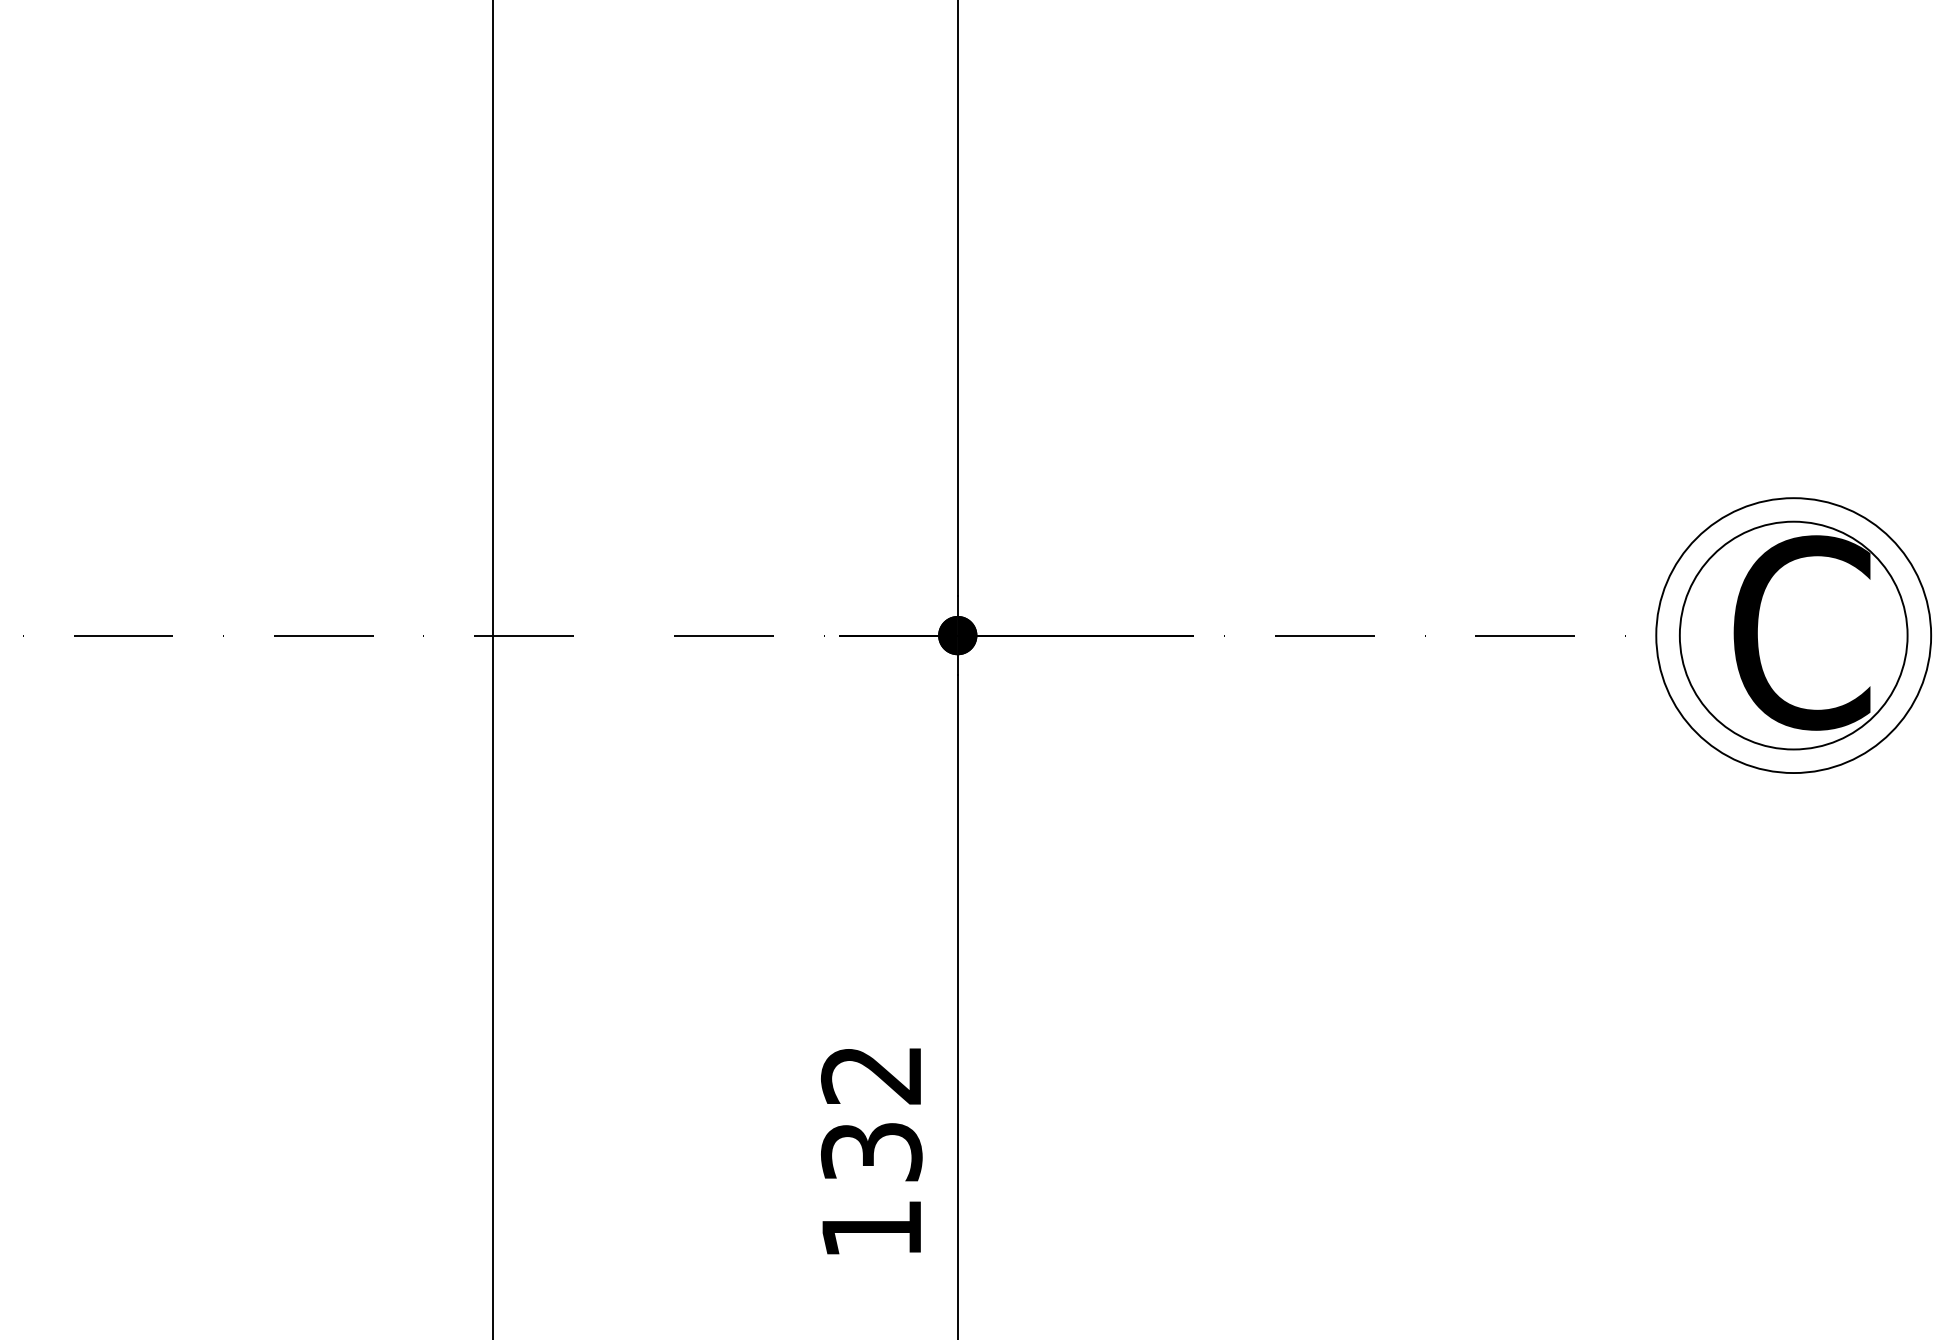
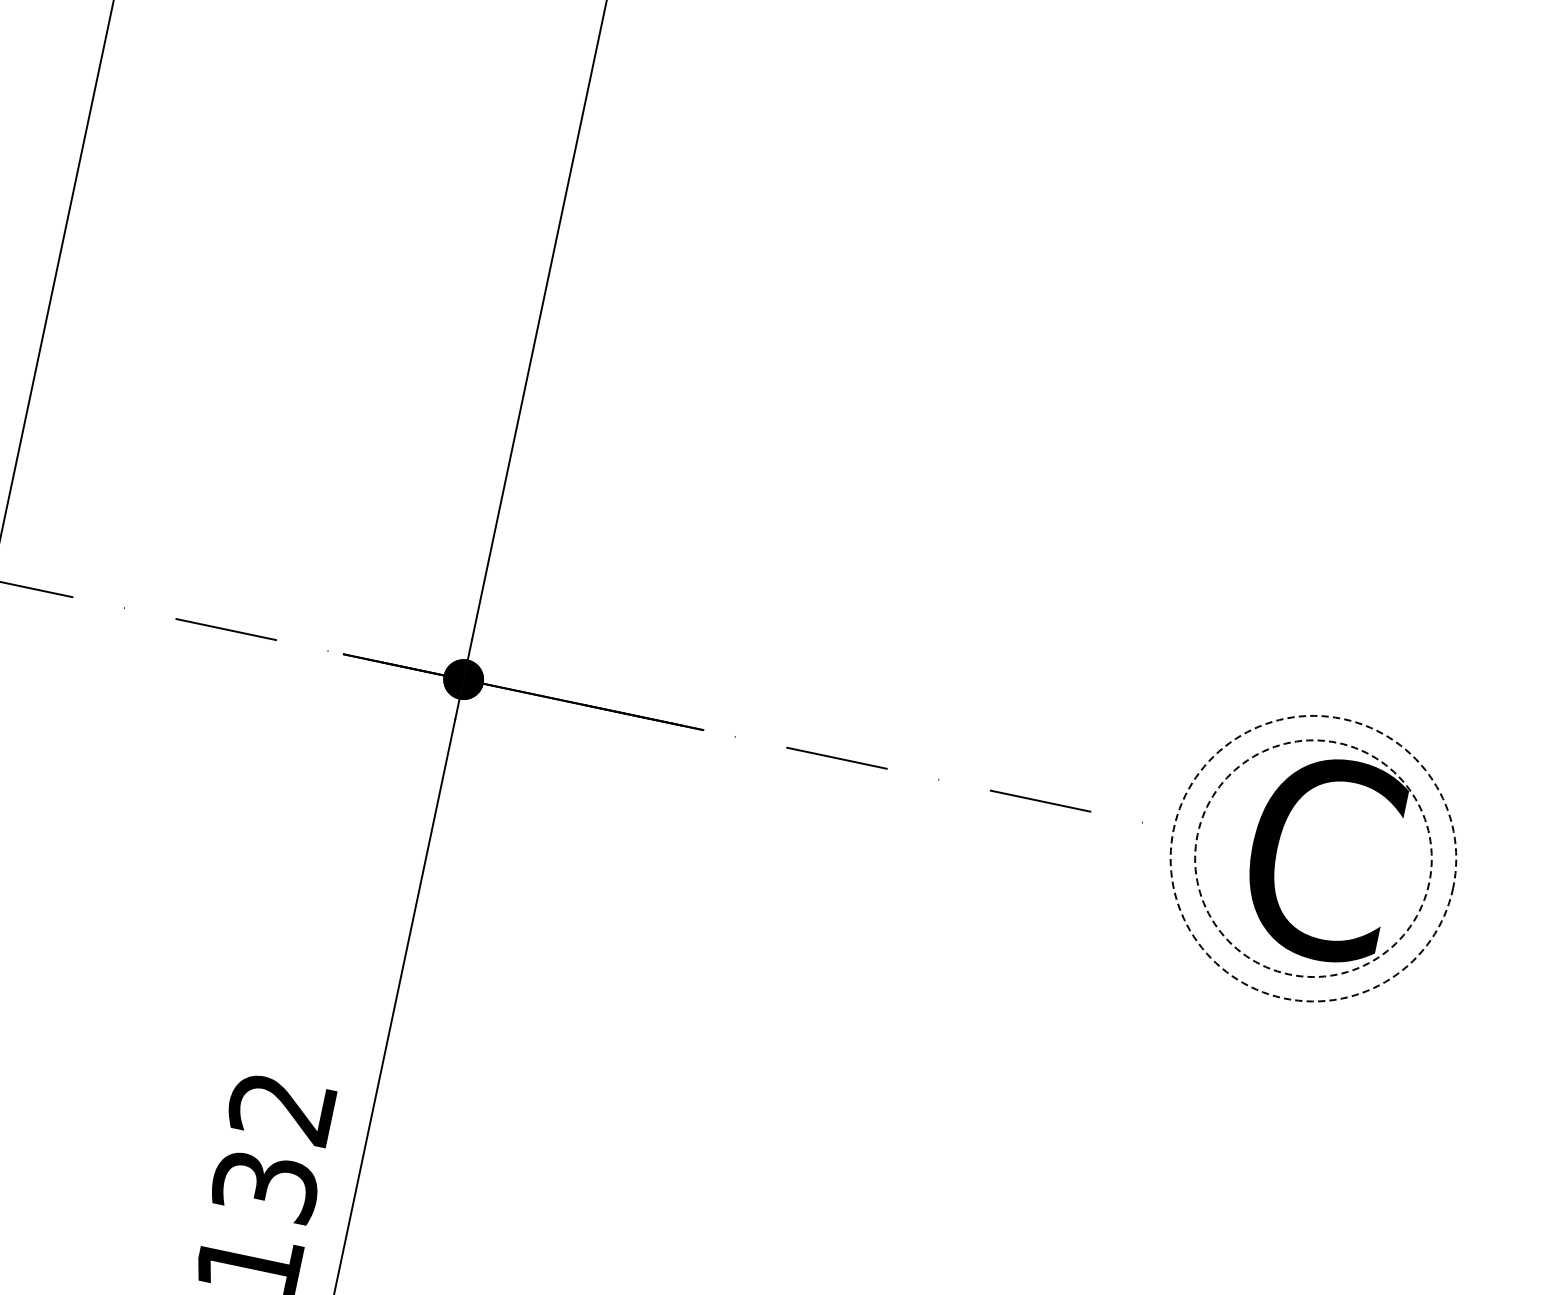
circle: (1793, 635) -> (1313, 858), solid -> dashed
circle: (1793, 635) -> (1313, 858), solid -> dashed

